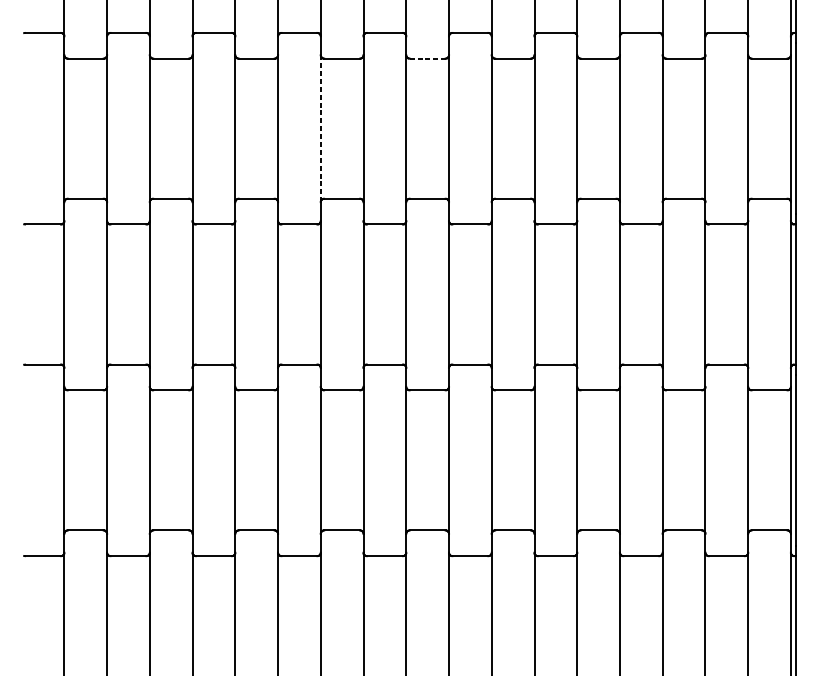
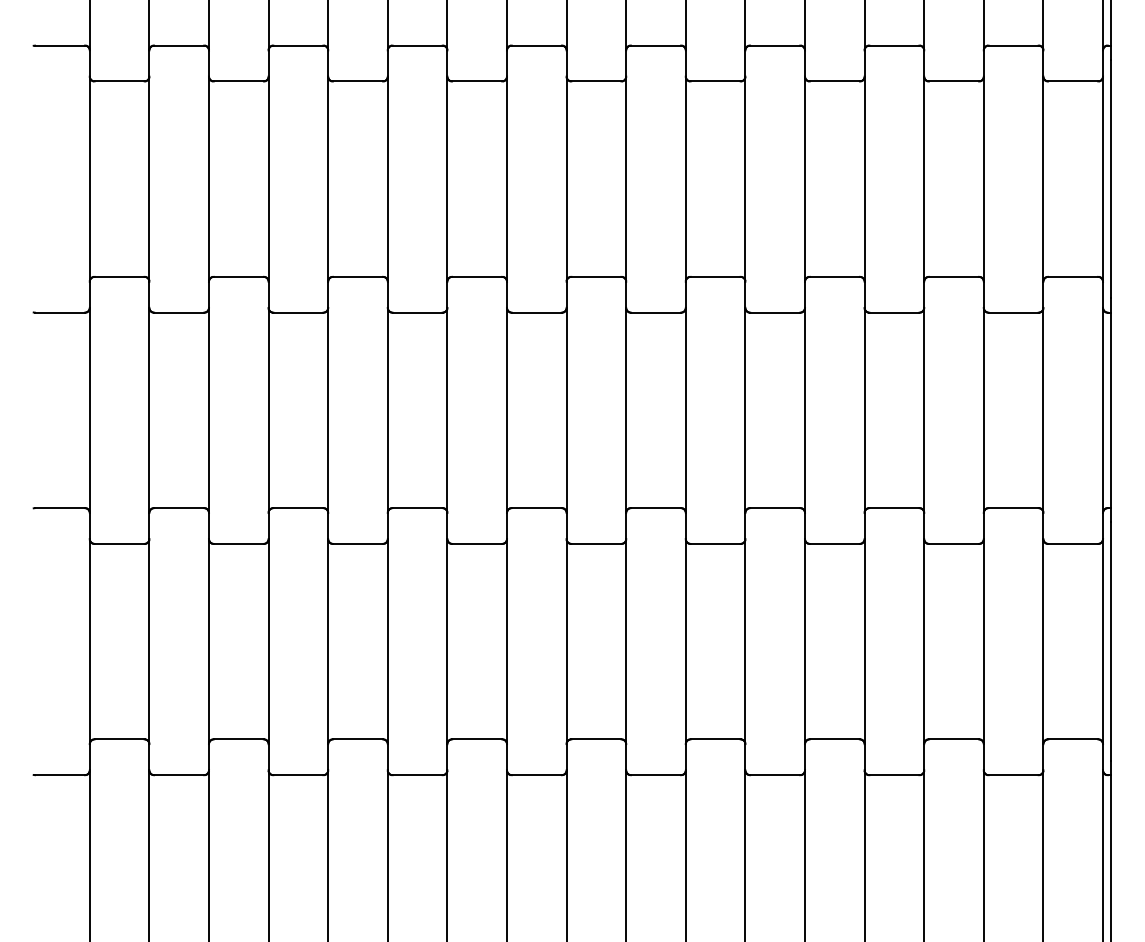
line: (427, 58) -> (596, 81), dashed -> solid
line: (320, 128) -> (447, 179), dashed -> solid

